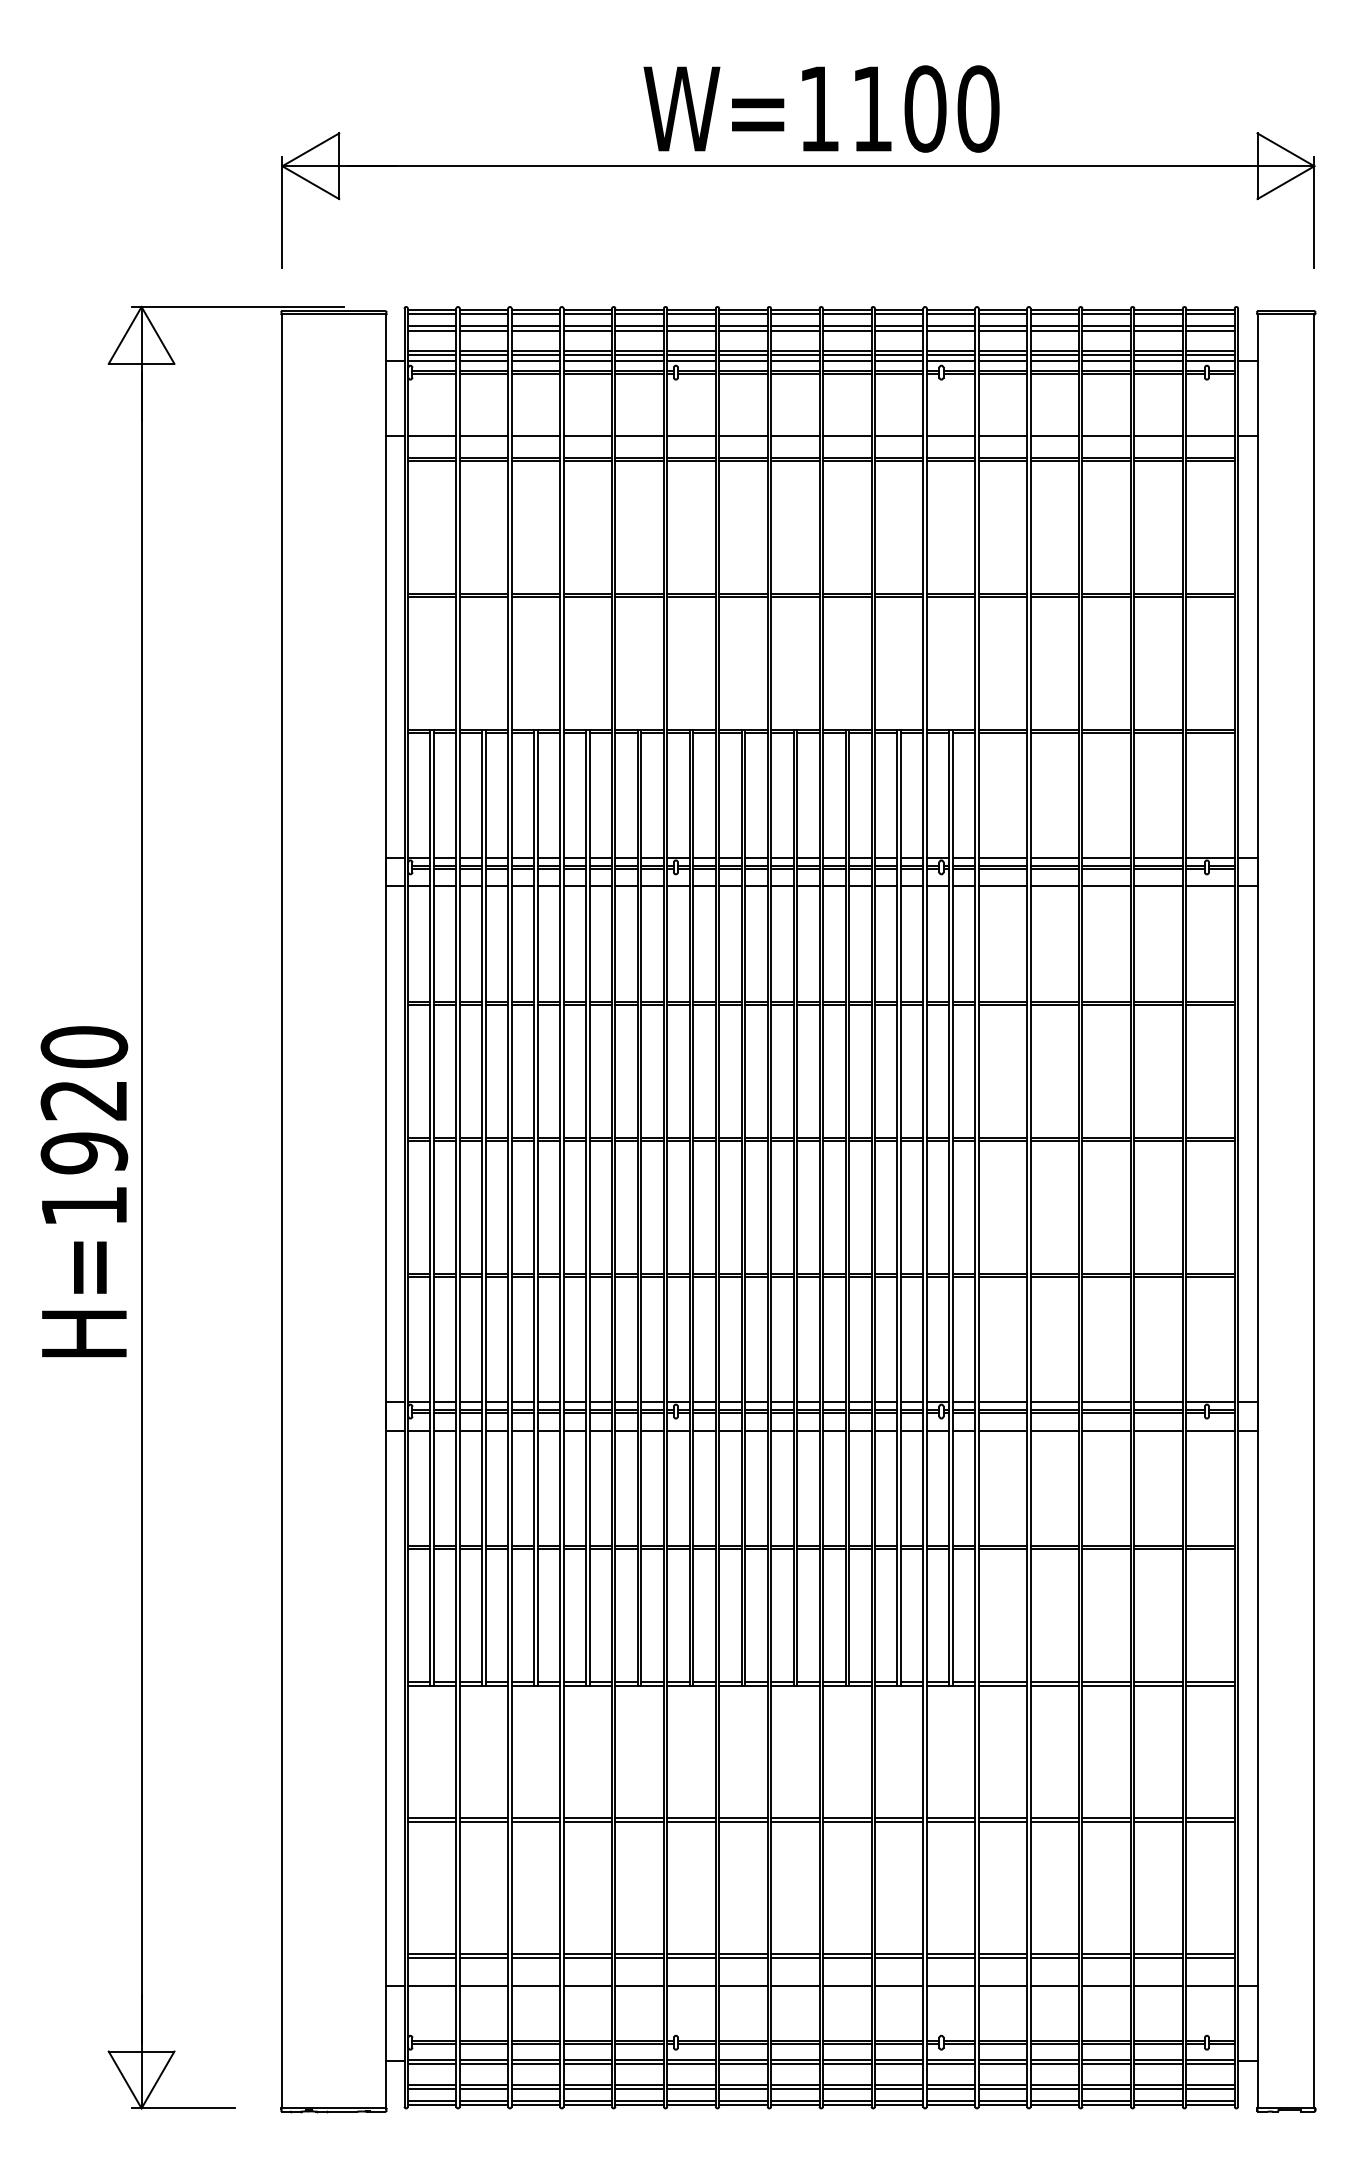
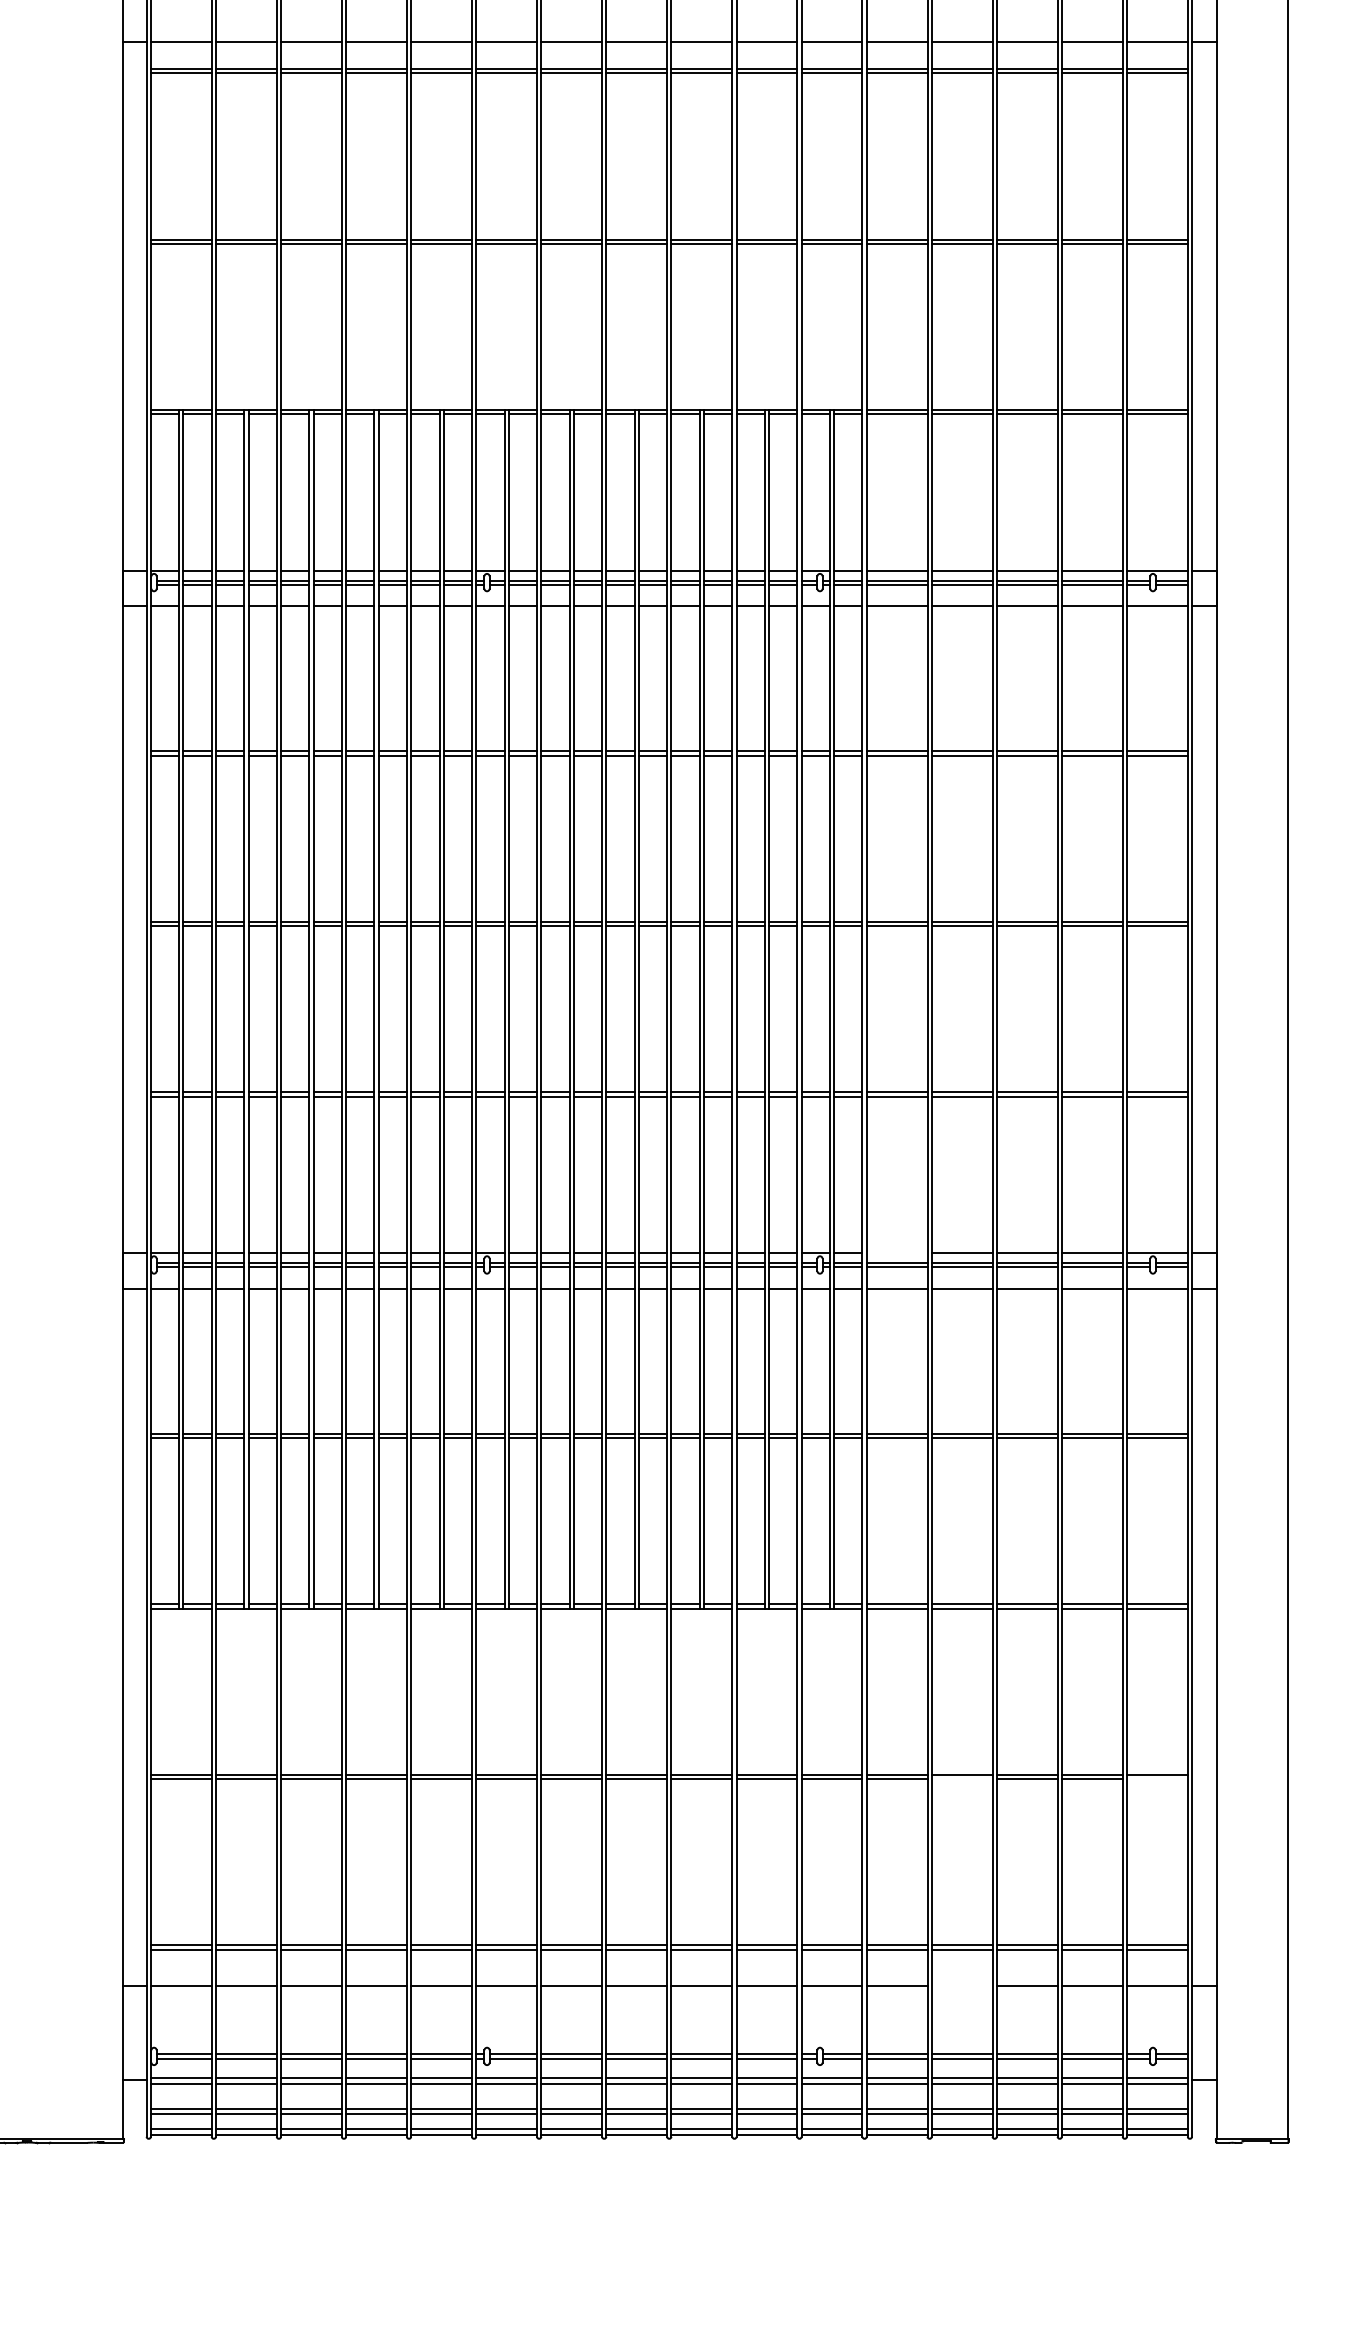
line: (1002, 1402) -> (896, 1253), removed
line: (1054, 1821) -> (961, 1779), removed
line: (1210, 1821) -> (1157, 1779), removed
line: (1054, 1986) -> (961, 1985), removed

